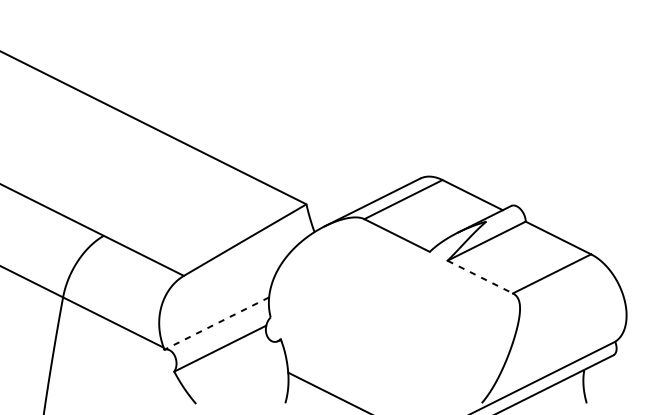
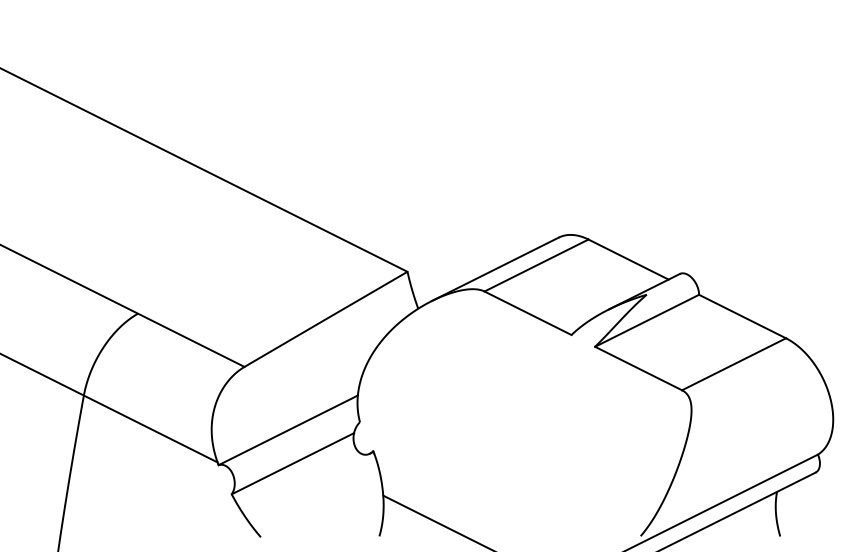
line: (480, 277) -> (638, 368), dashed -> solid
line: (216, 323) -> (288, 430), dashed -> solid

